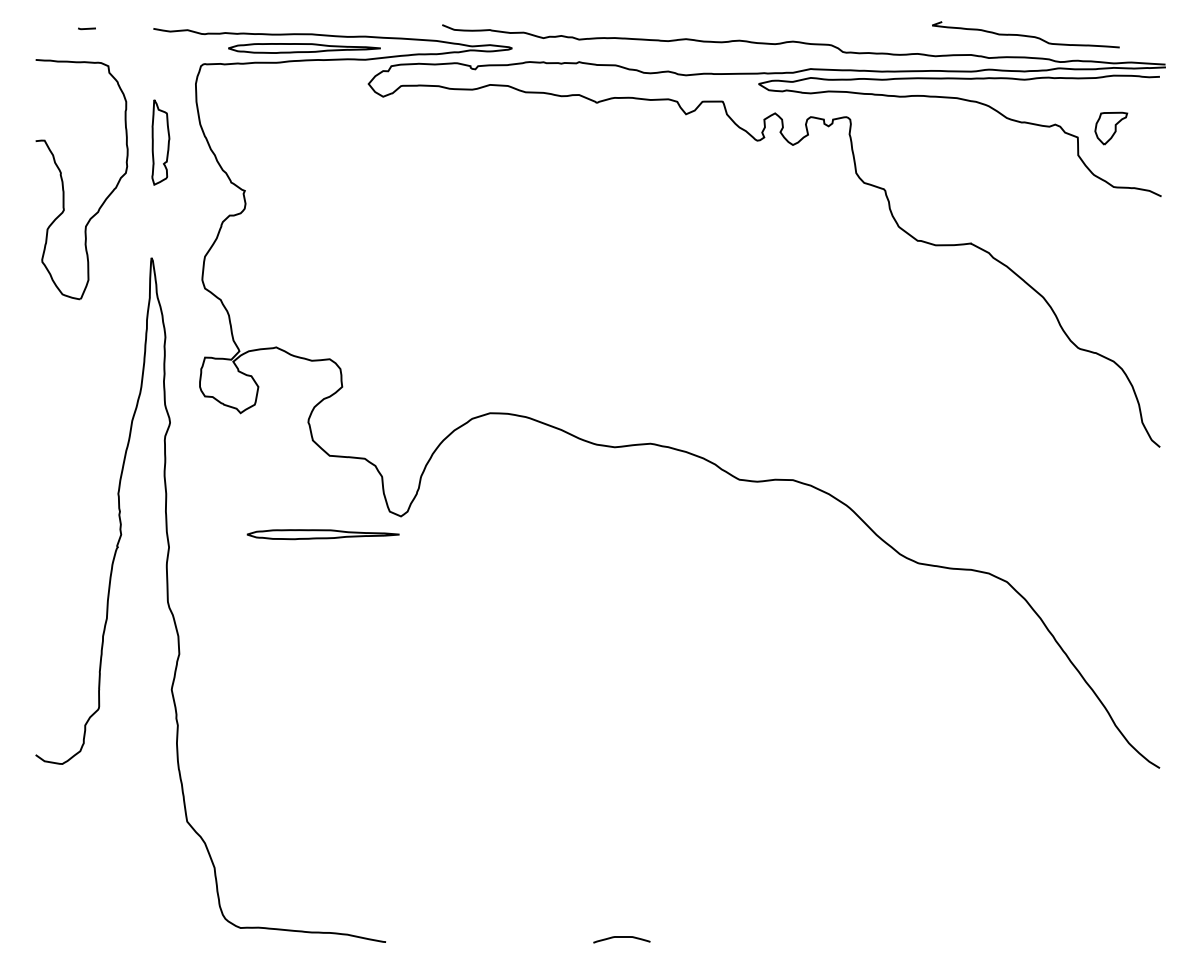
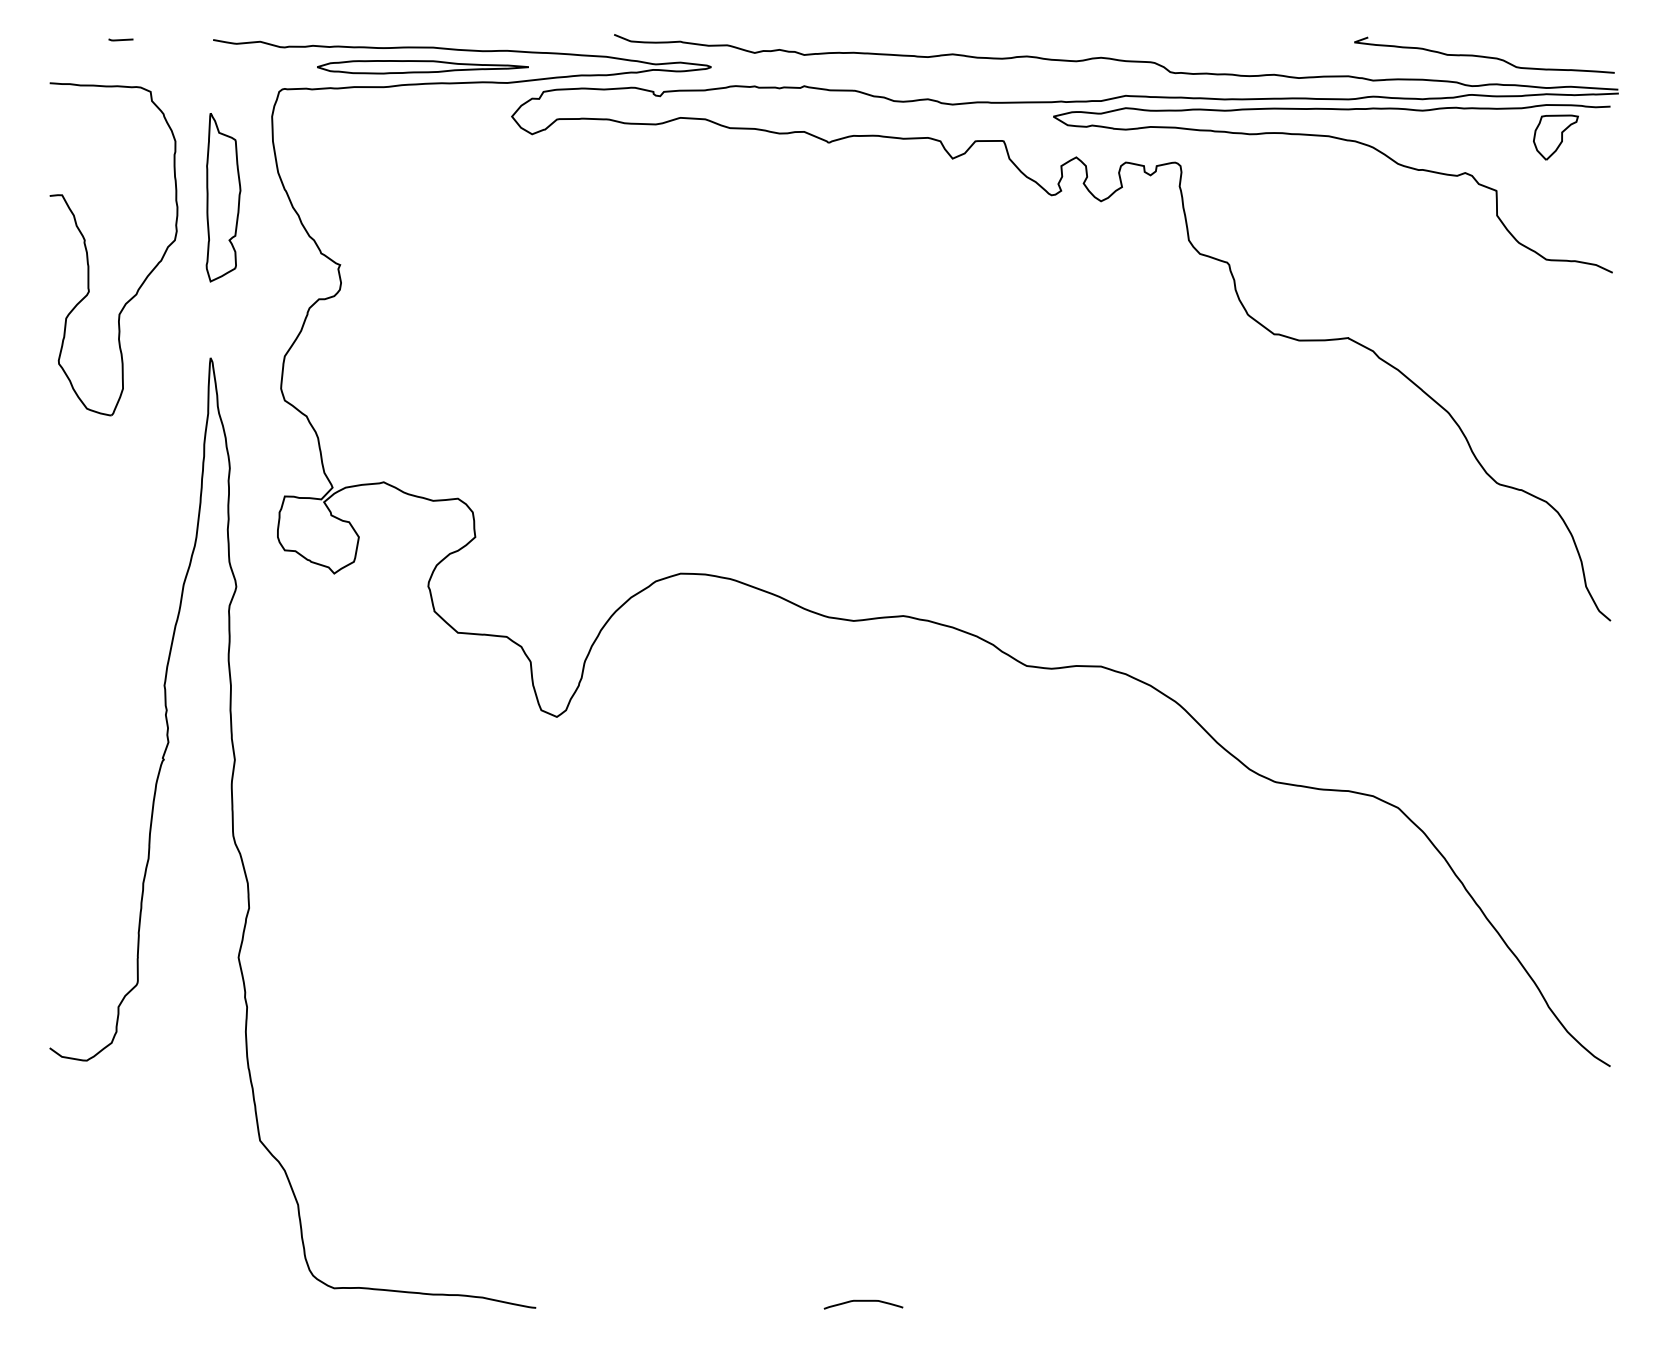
curve: (1025, 35) -> (1484, 56), moved
part: (1110, 128) -> (1555, 137), moved
part: (160, 142) -> (223, 197), size x1.43
part: (322, 534) -> (448, 742), removed

